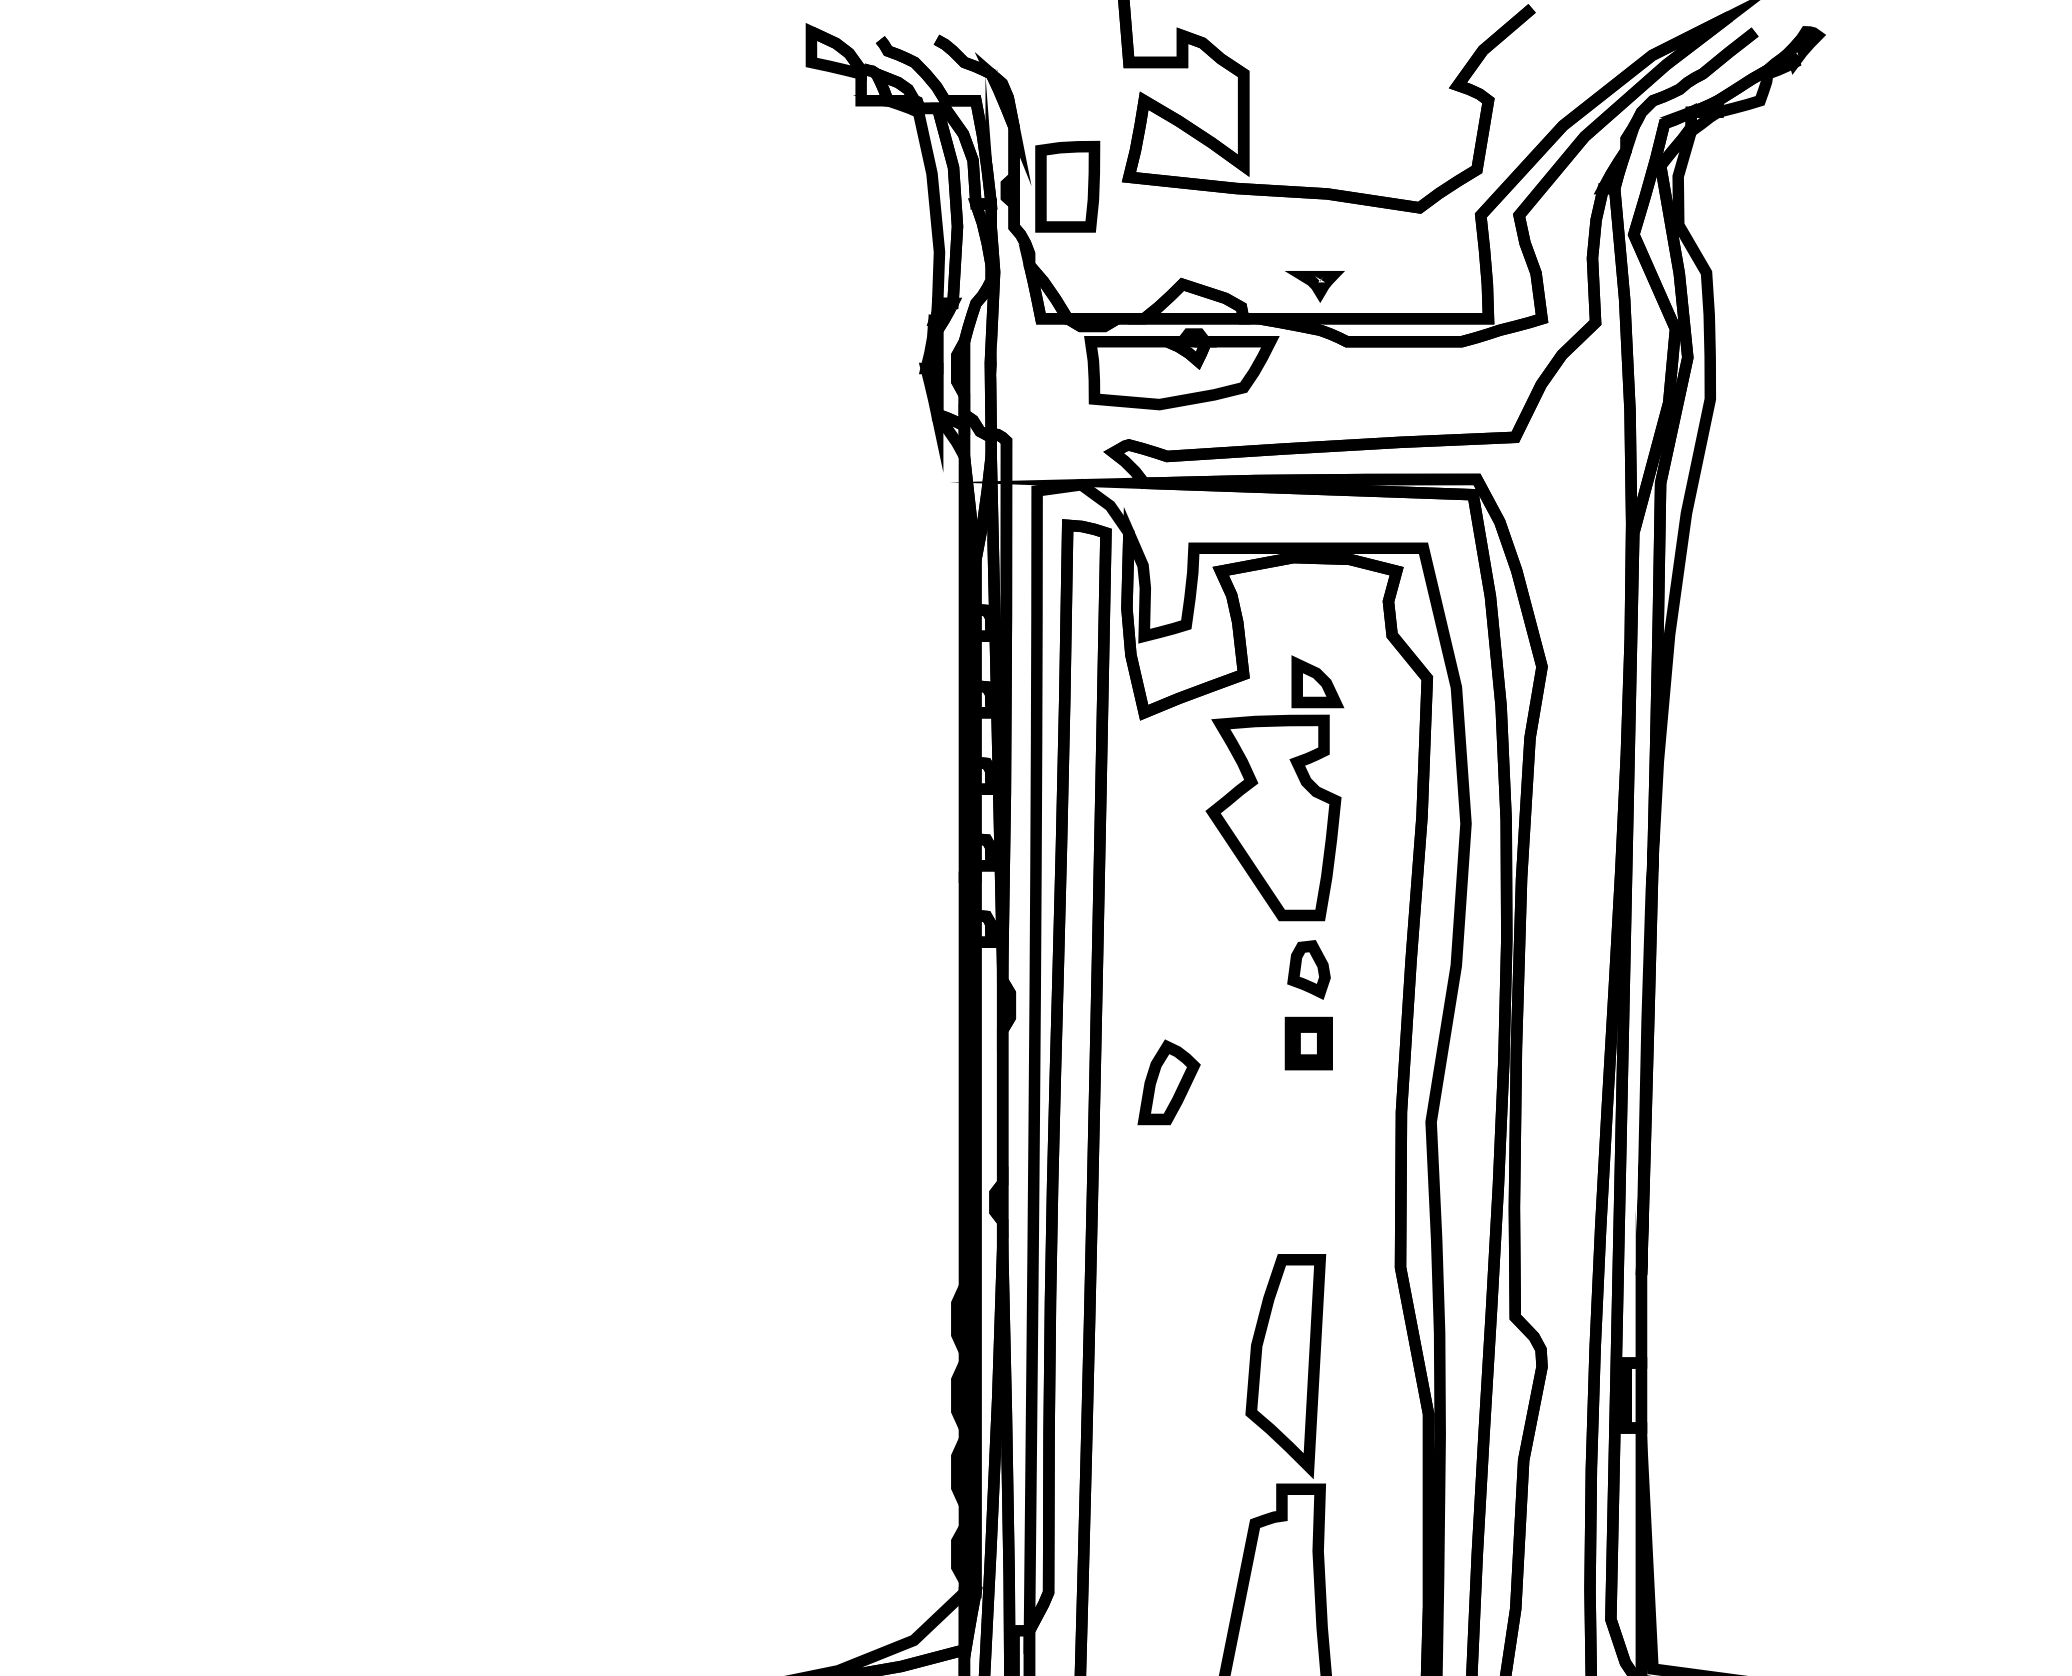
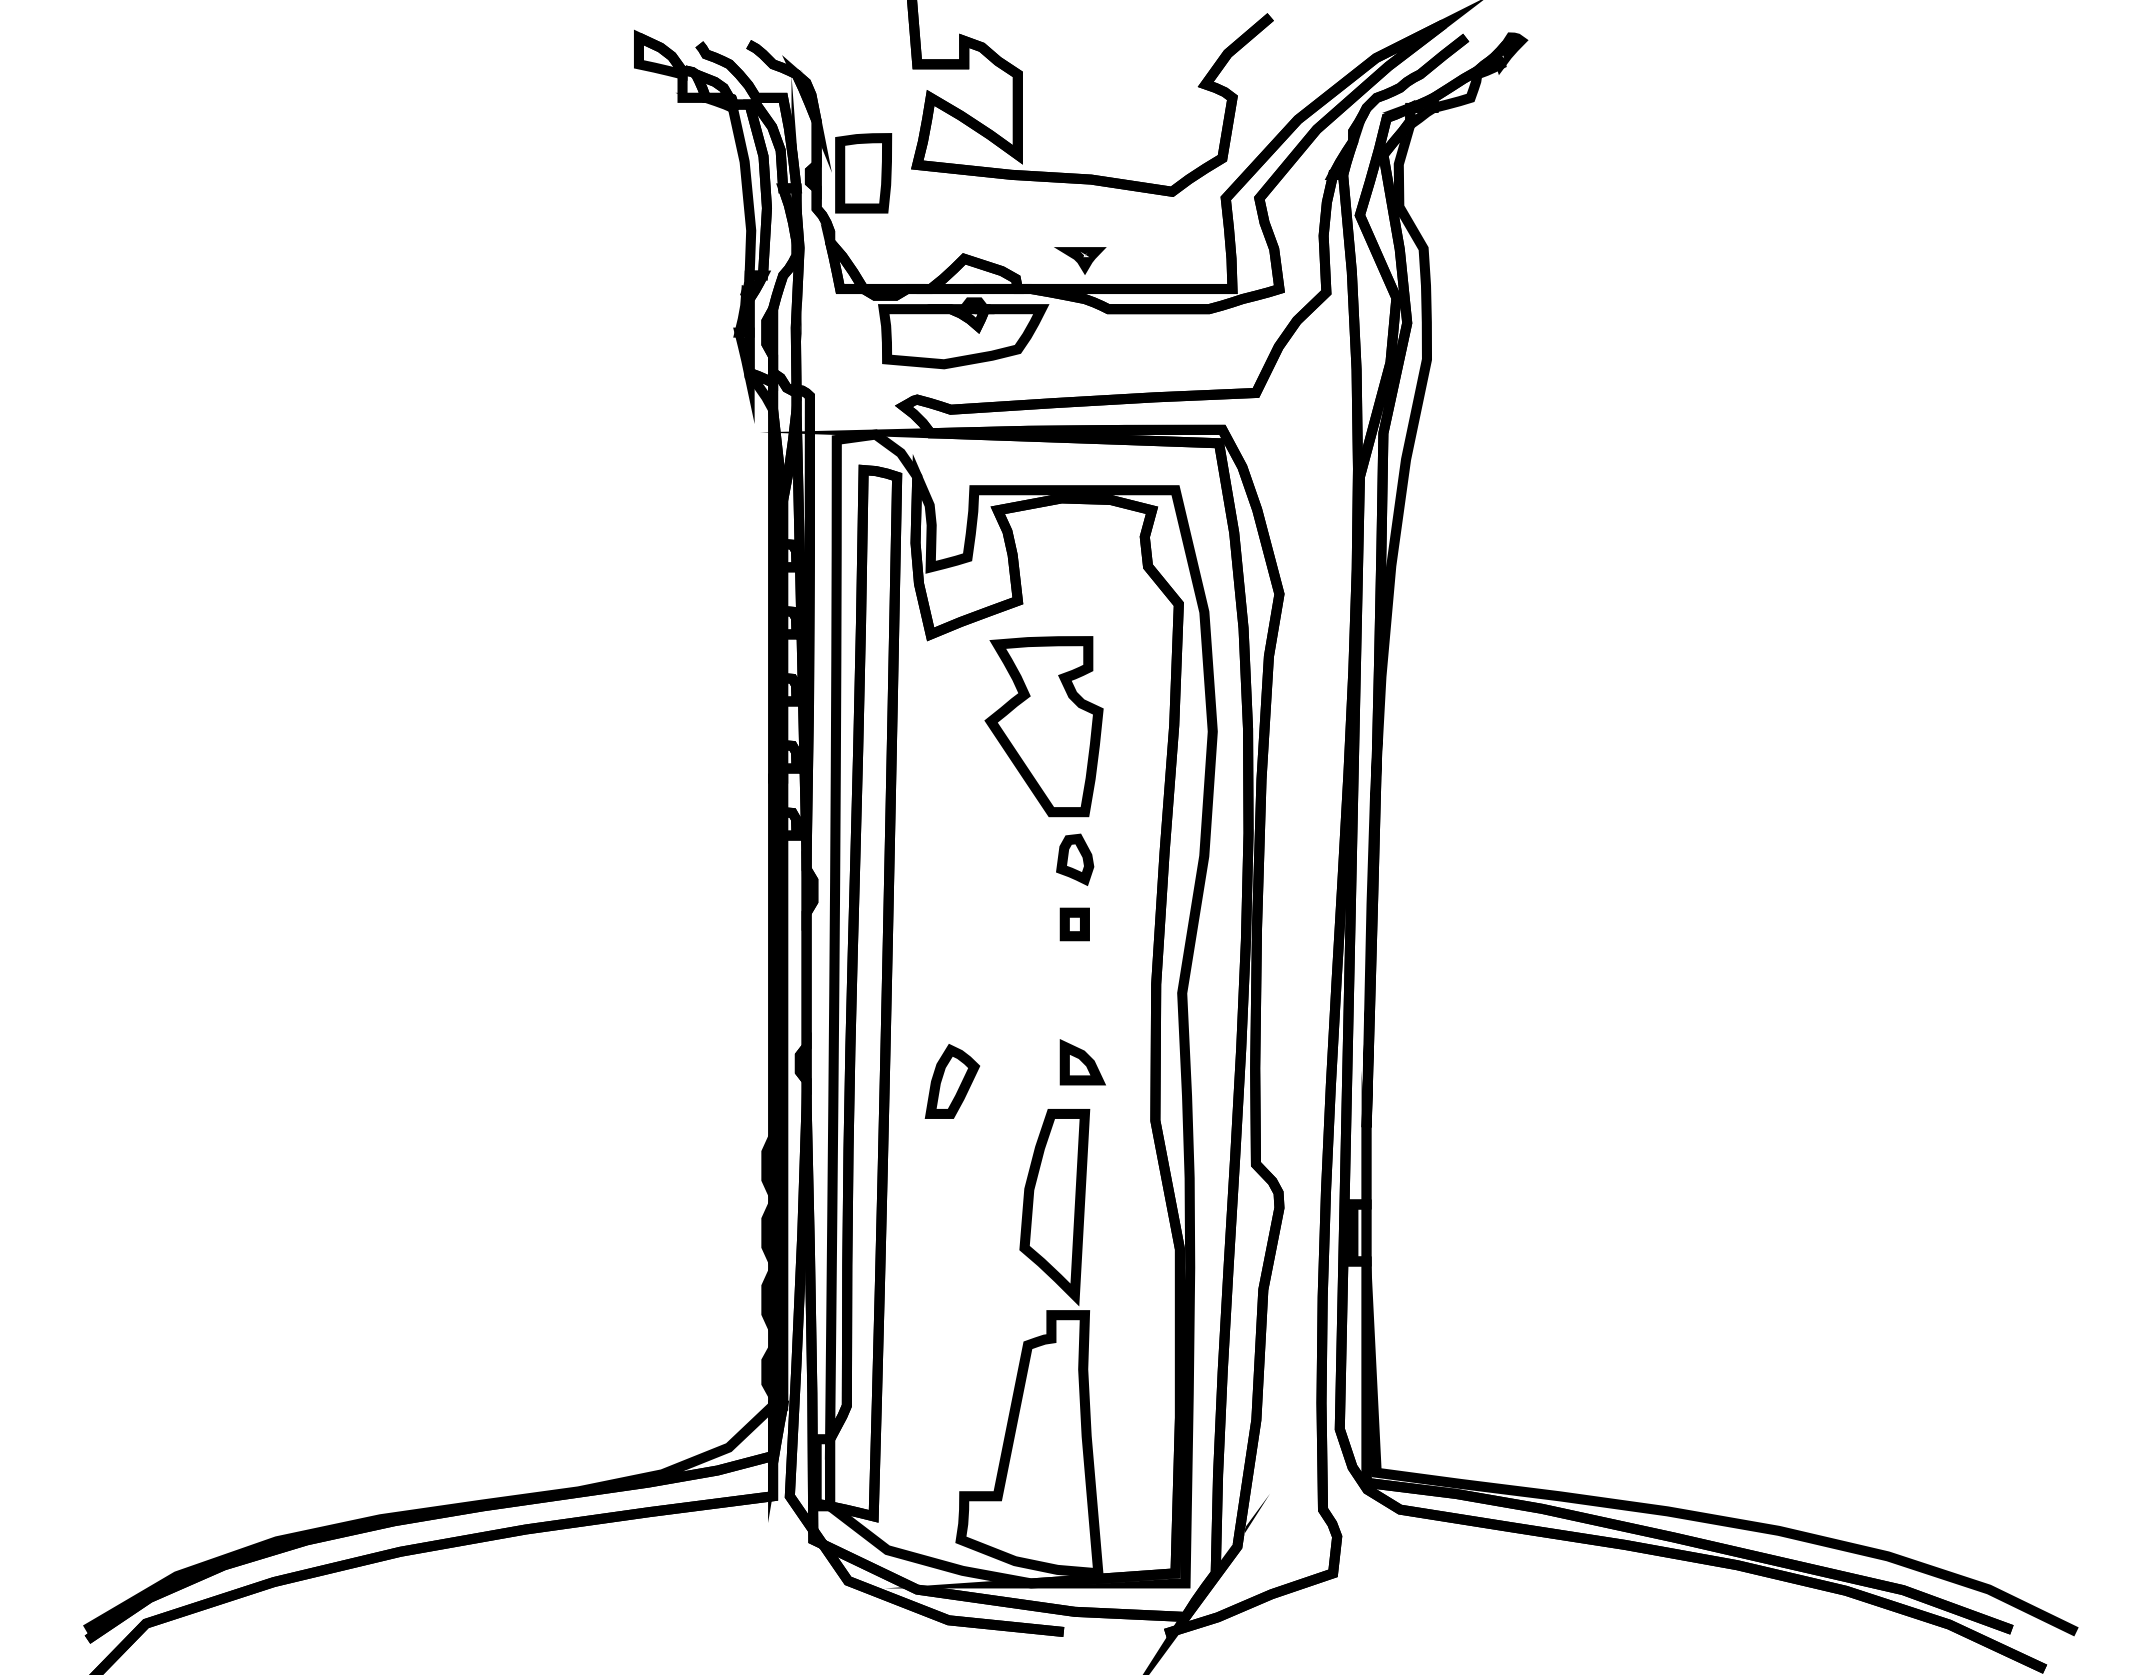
part: (1317, 682) -> (1082, 1062), moved
part: (1308, 1043) -> (1074, 924), size x0.71
part: (1167, 1082) -> (951, 1081), moved

